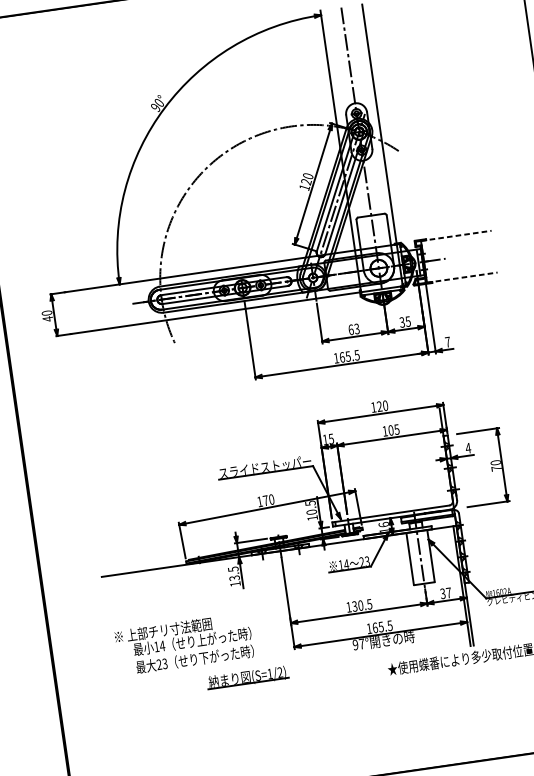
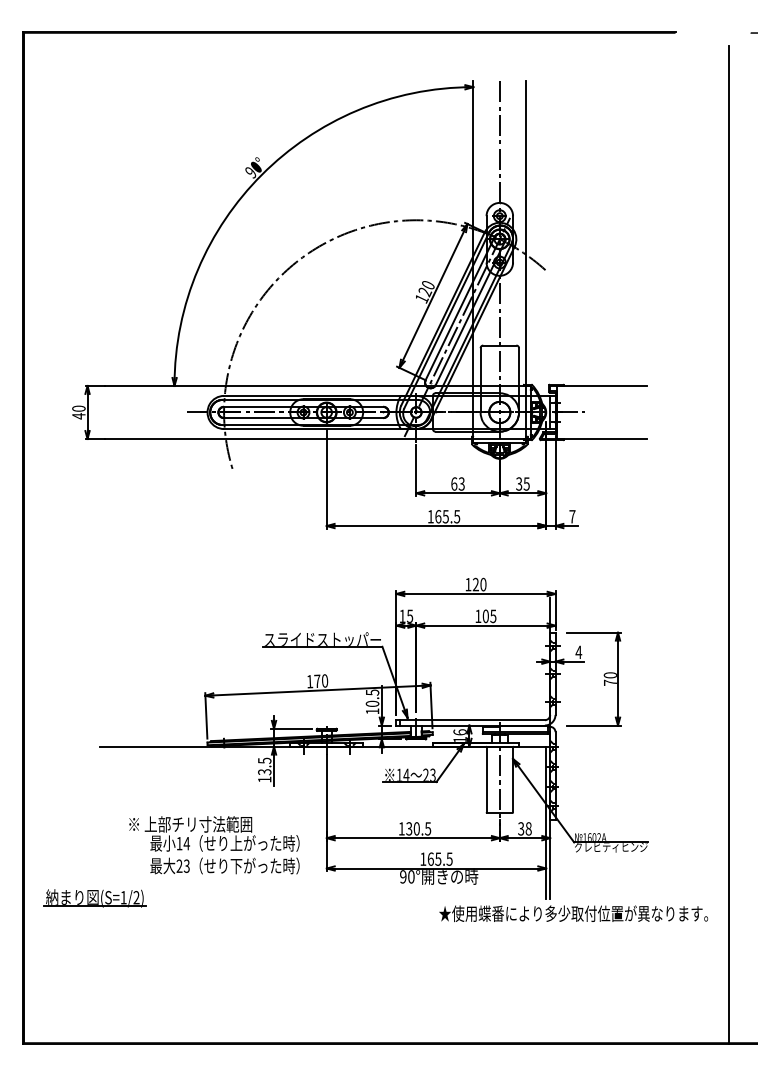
line: (455, 235) -> (601, 385), dashed -> solid
line: (461, 277) -> (601, 438), dashed -> solid
text: (448, 592) -> (528, 828), 37 -> 38
text: (362, 643) -> (411, 876), 97° -> 90°
text: (184, 644) -> (214, 845), moved
part: (247, 677) -> (94, 898), moved

